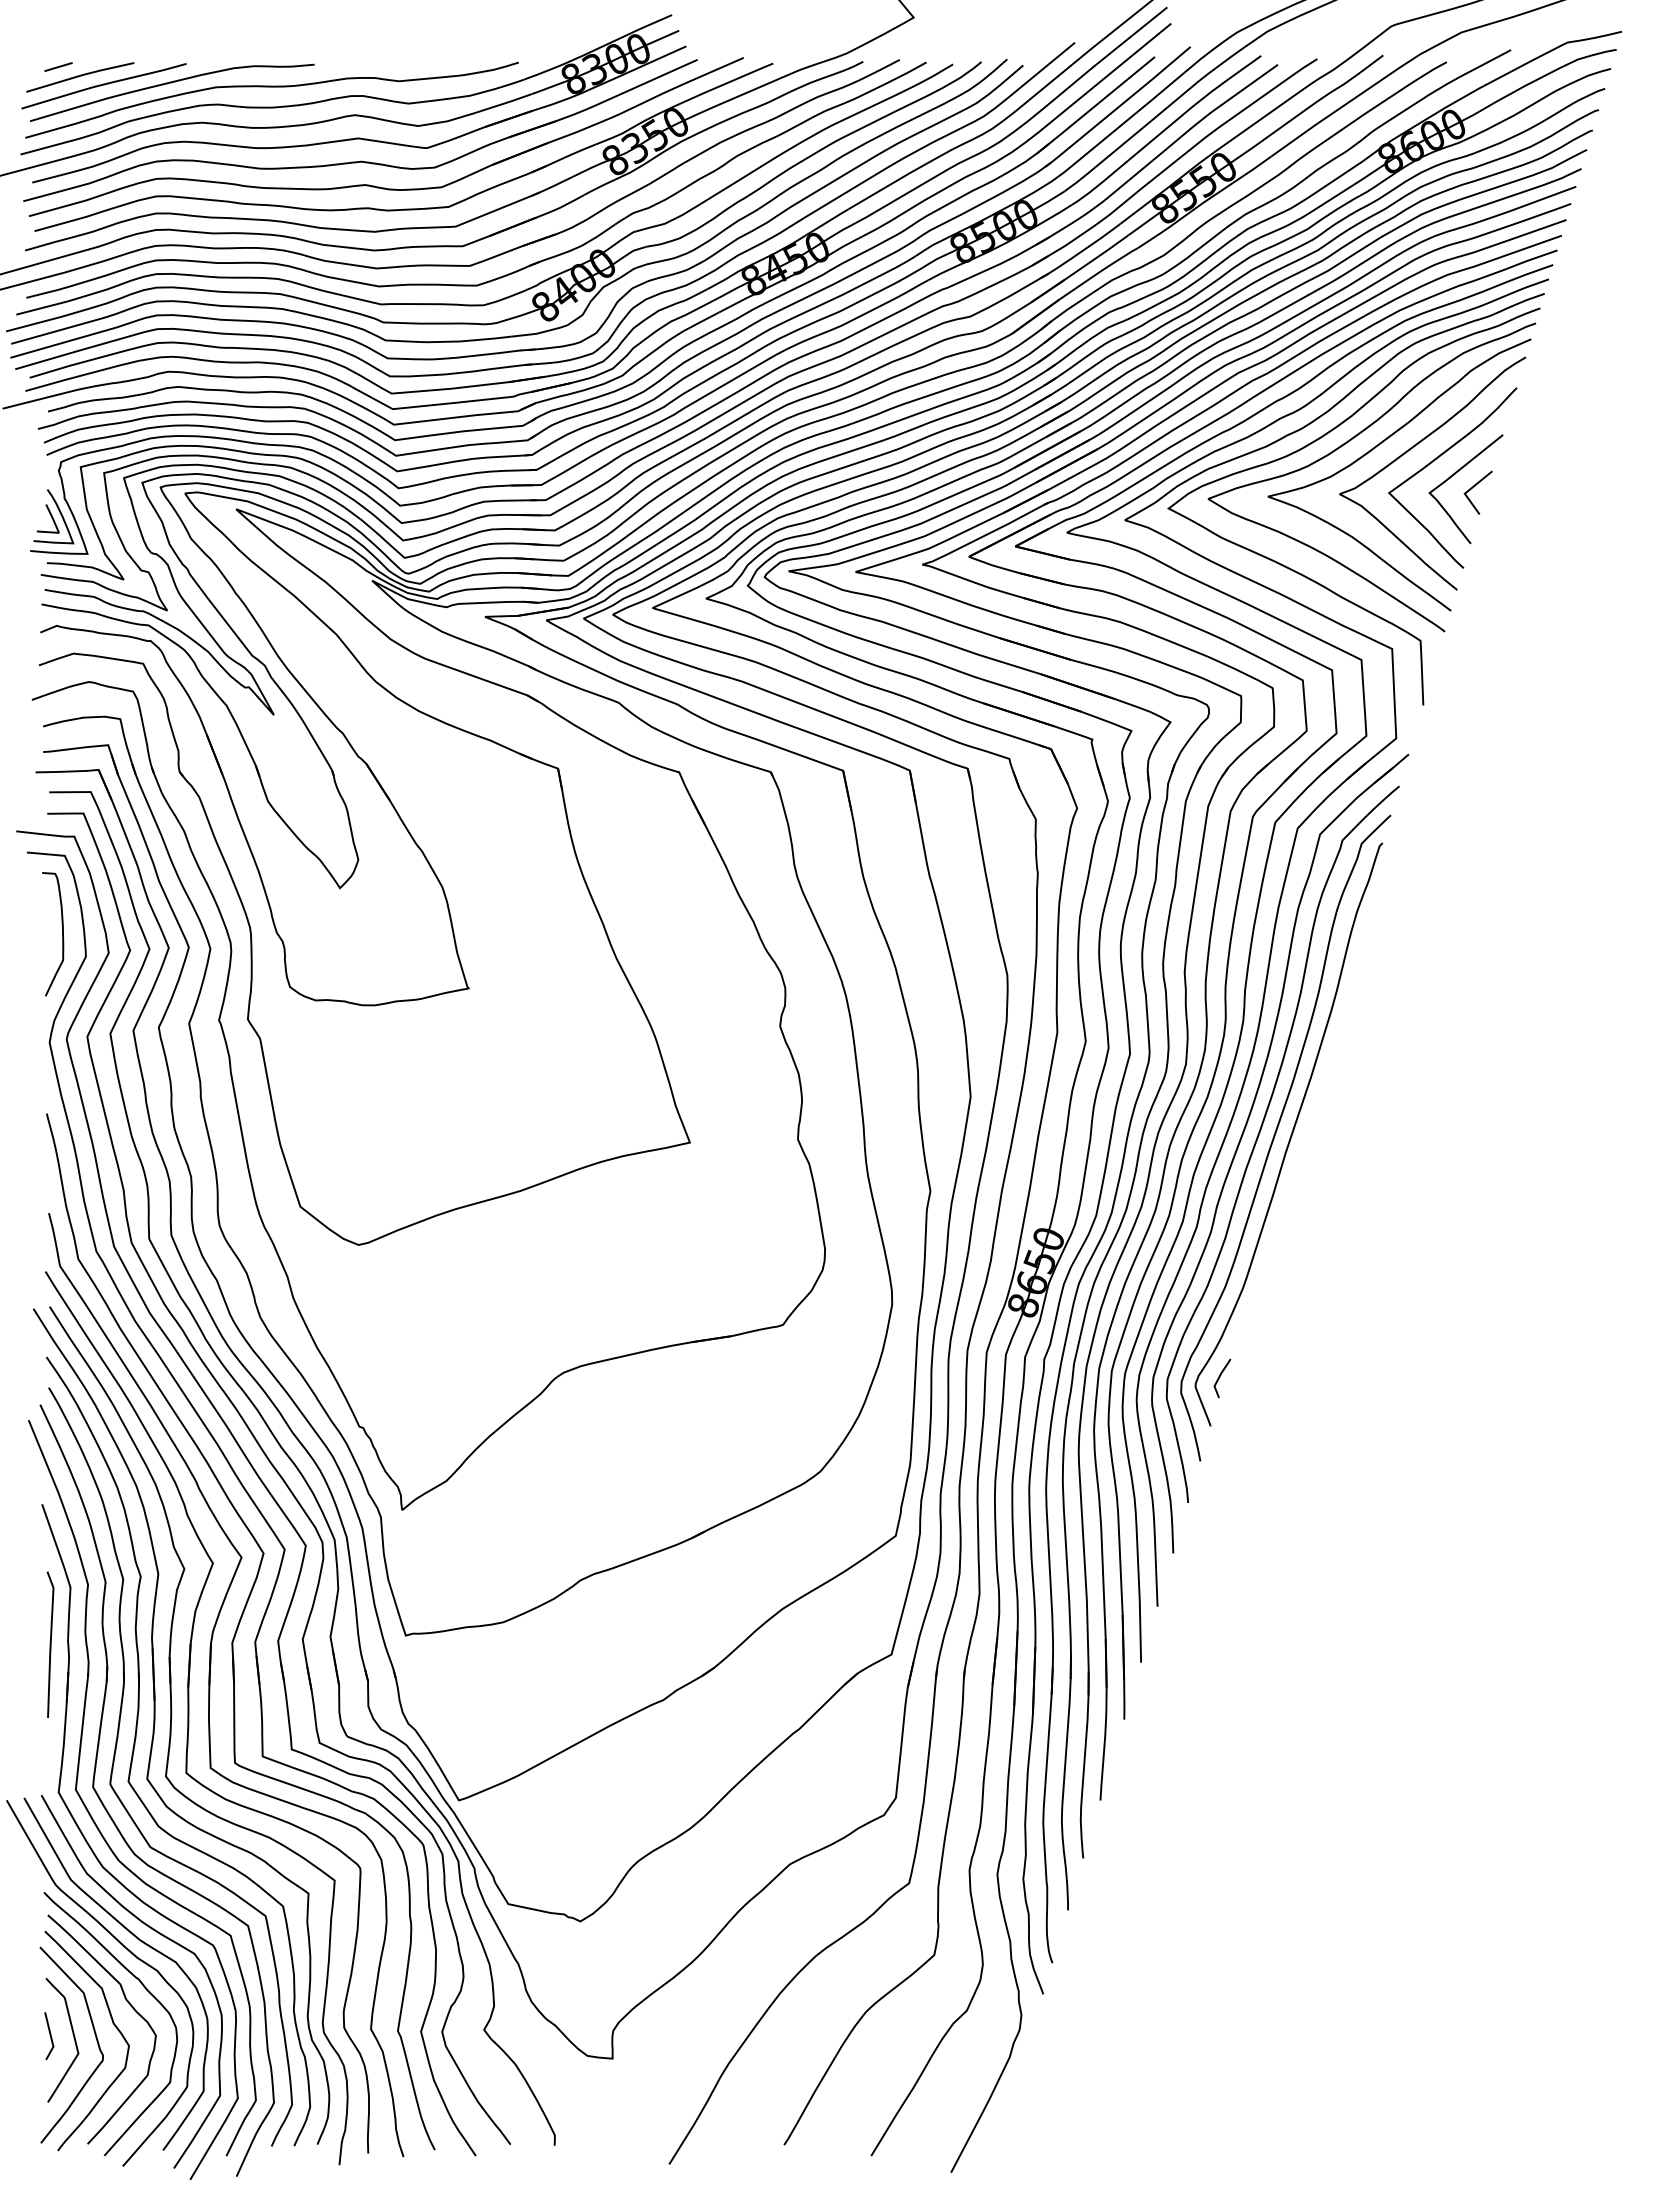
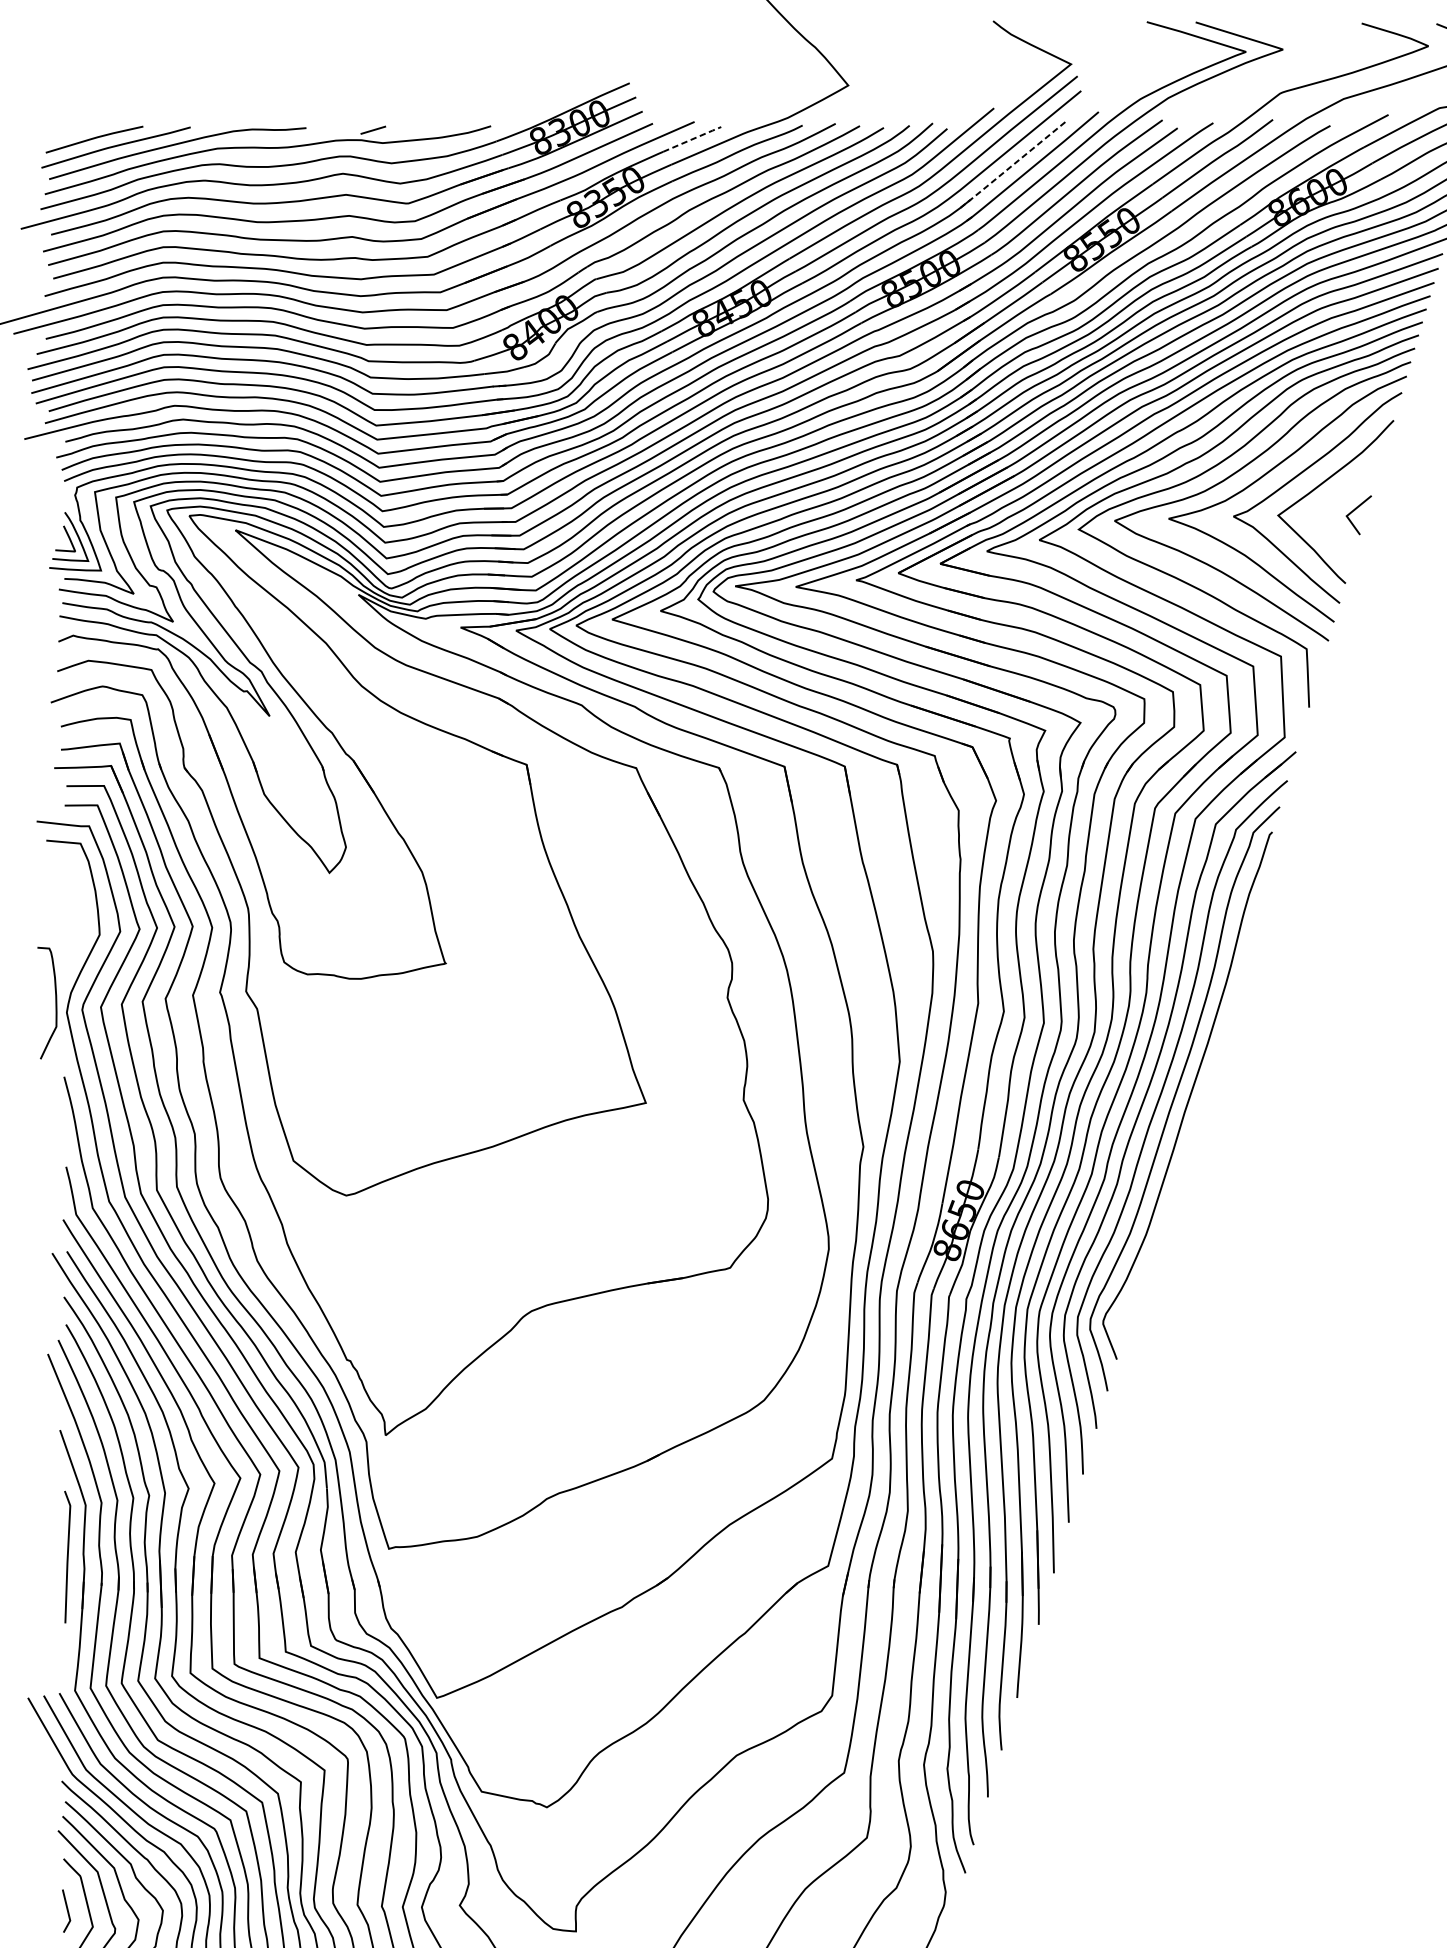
line: (58, 66) -> (373, 129), moved
line: (741, 76) -> (692, 138), solid -> dashed
line: (1095, 105) -> (1012, 165), solid -> dashed
curve: (1454, 475) -> (1337, 499), removed
curve: (62, 934) -> (55, 1003), moved
curve: (1220, 1377) -> (1125, 1315), removed

